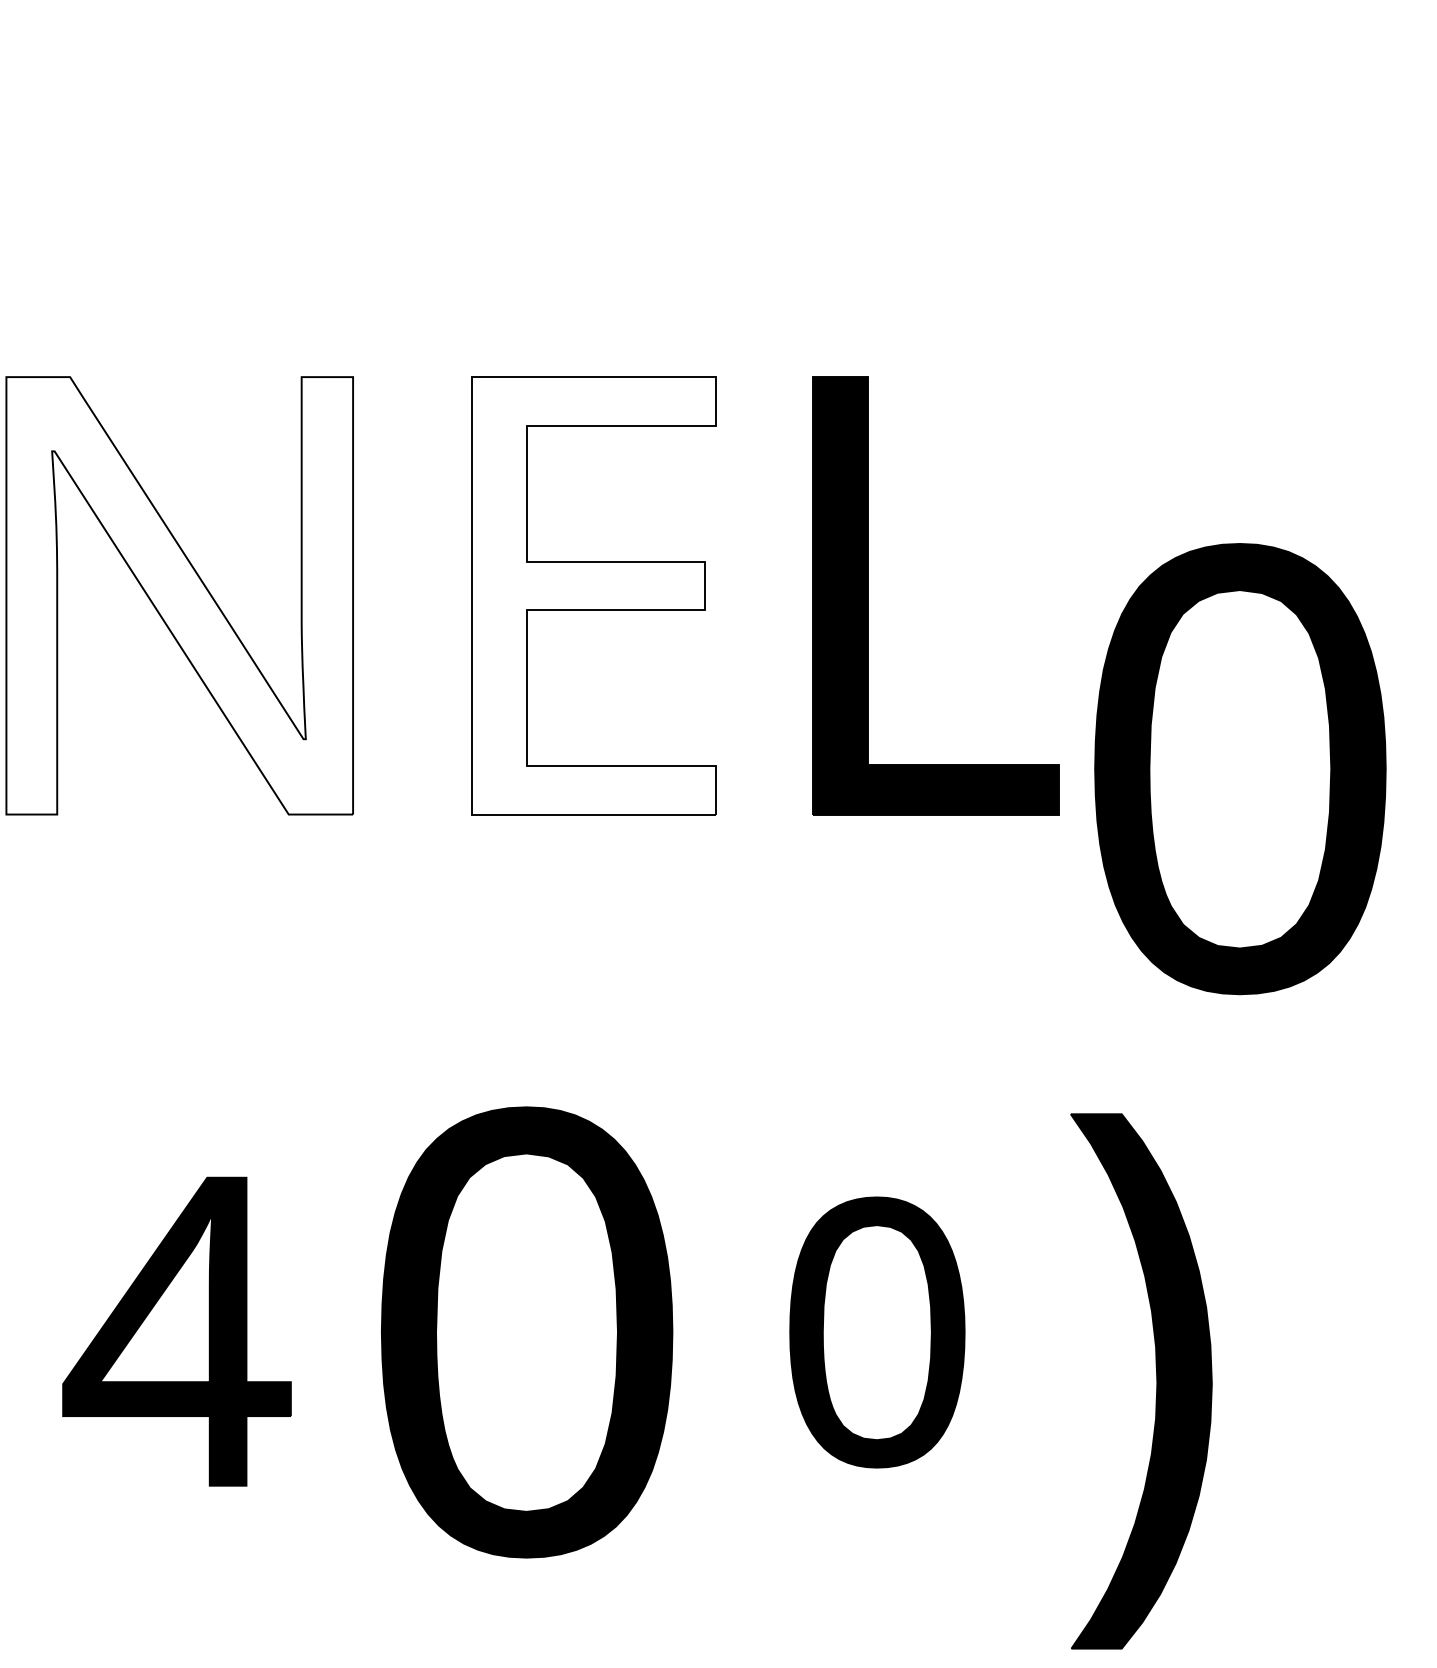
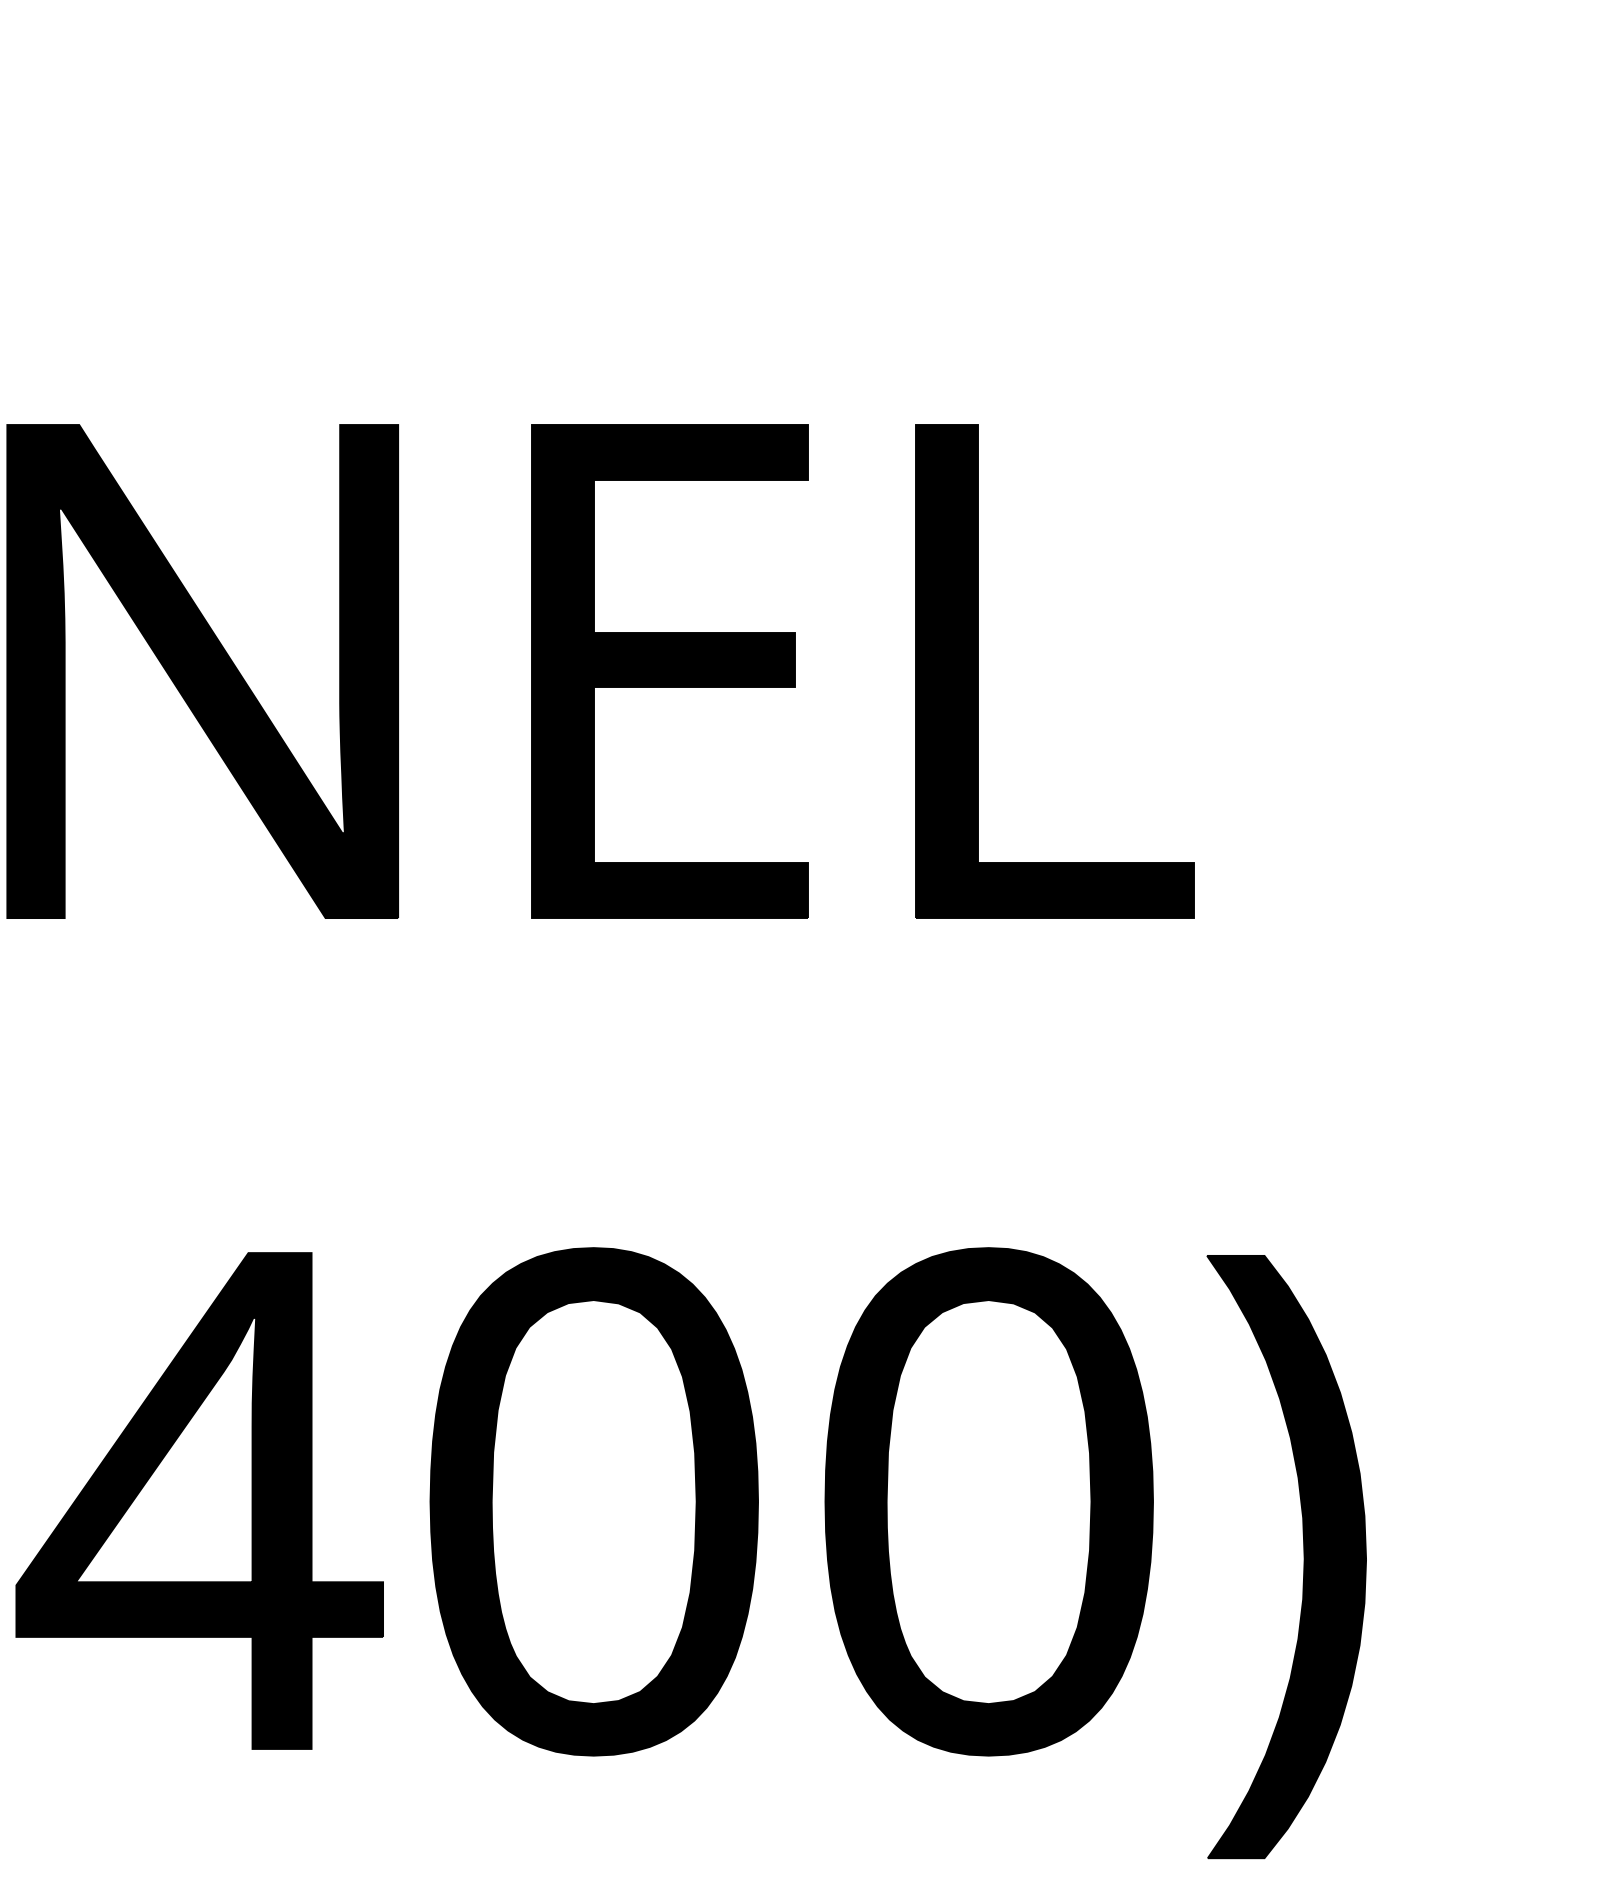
fill: (179, 595) -> (202, 671), added
fill: (593, 595) -> (669, 671), added
part: (1239, 768) -> (1397, 866), removed
part: (176, 1331) -> (199, 1500), size x1.43
part: (876, 1332) -> (988, 1501), size x1.67

